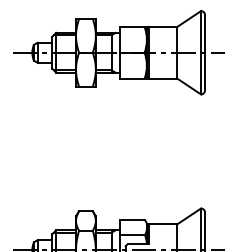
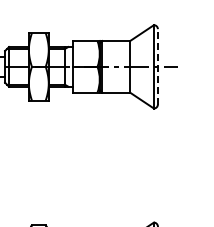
line: (205, 52) -> (158, 66), solid -> dashed

